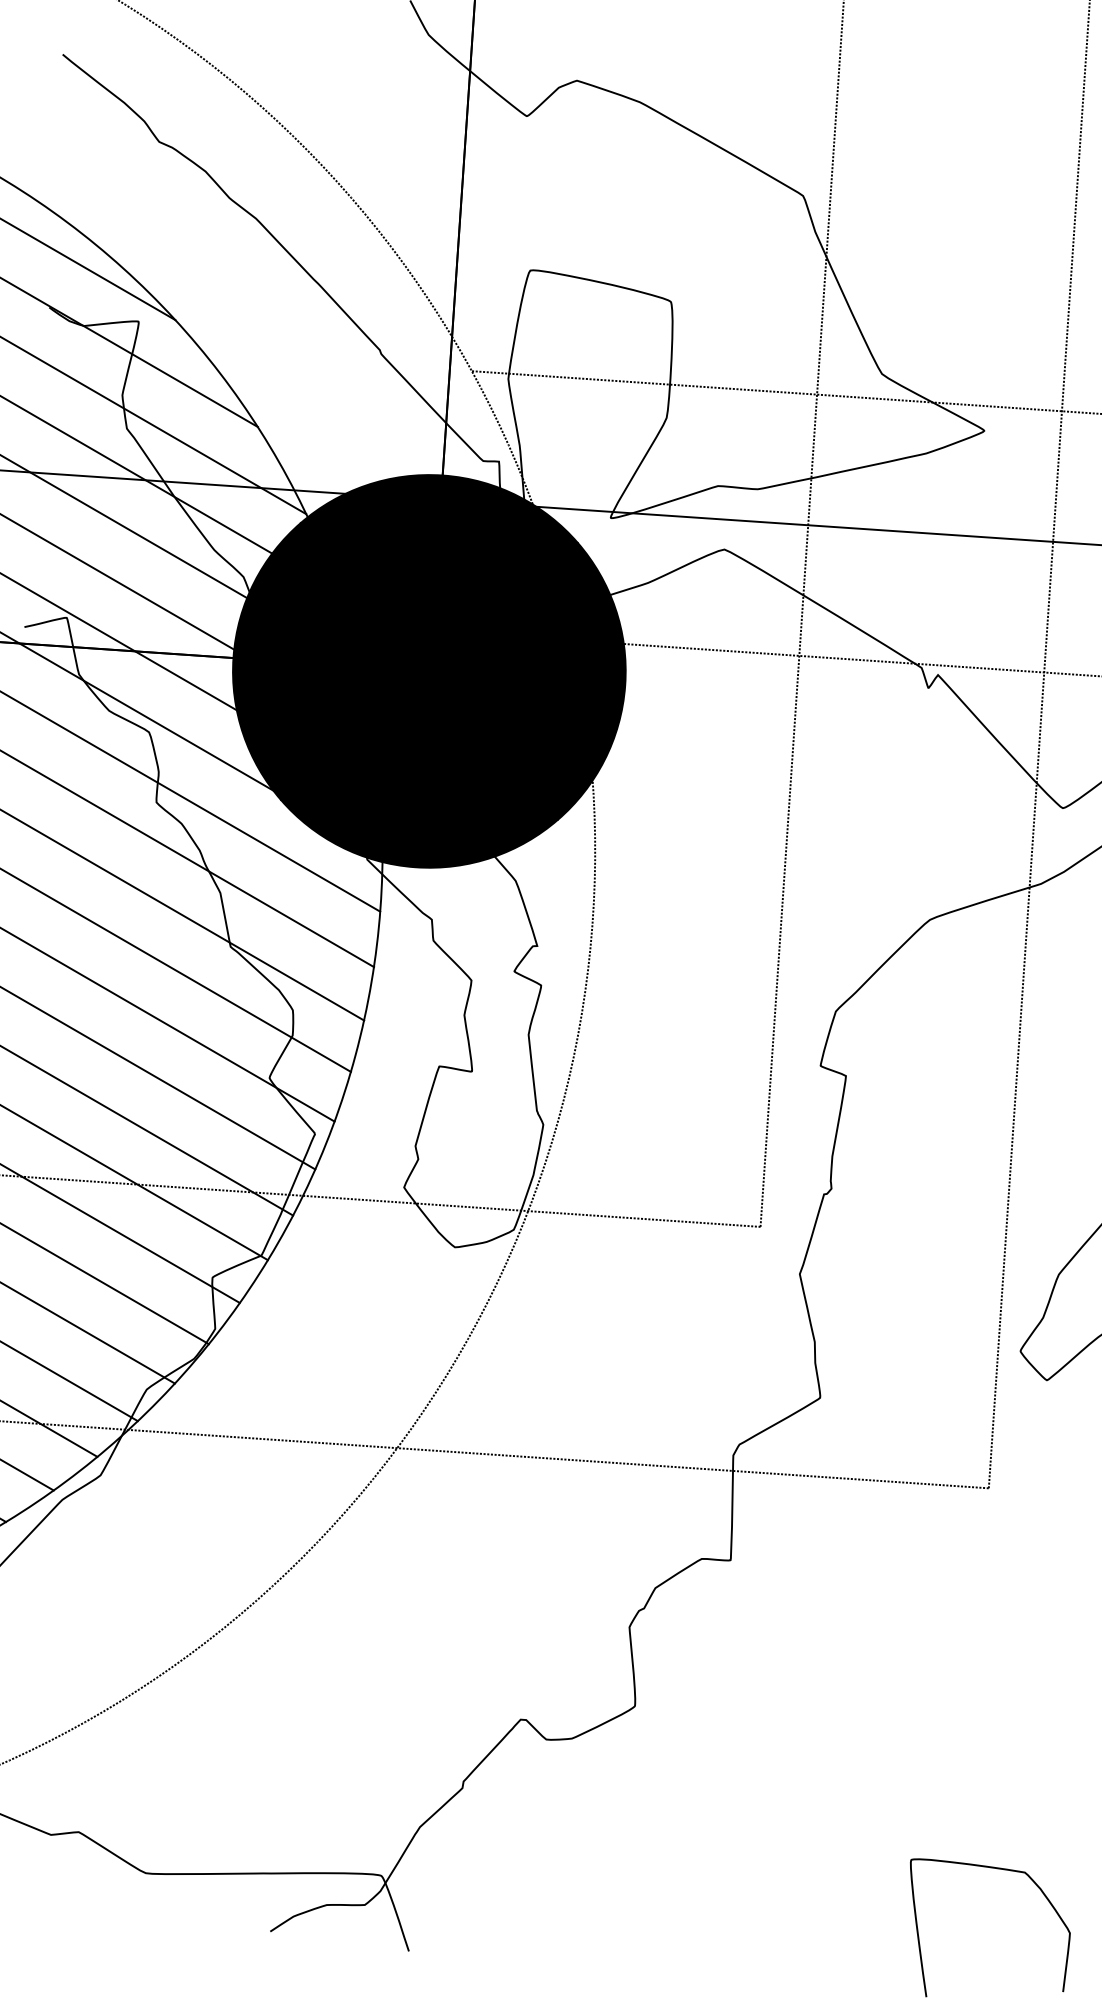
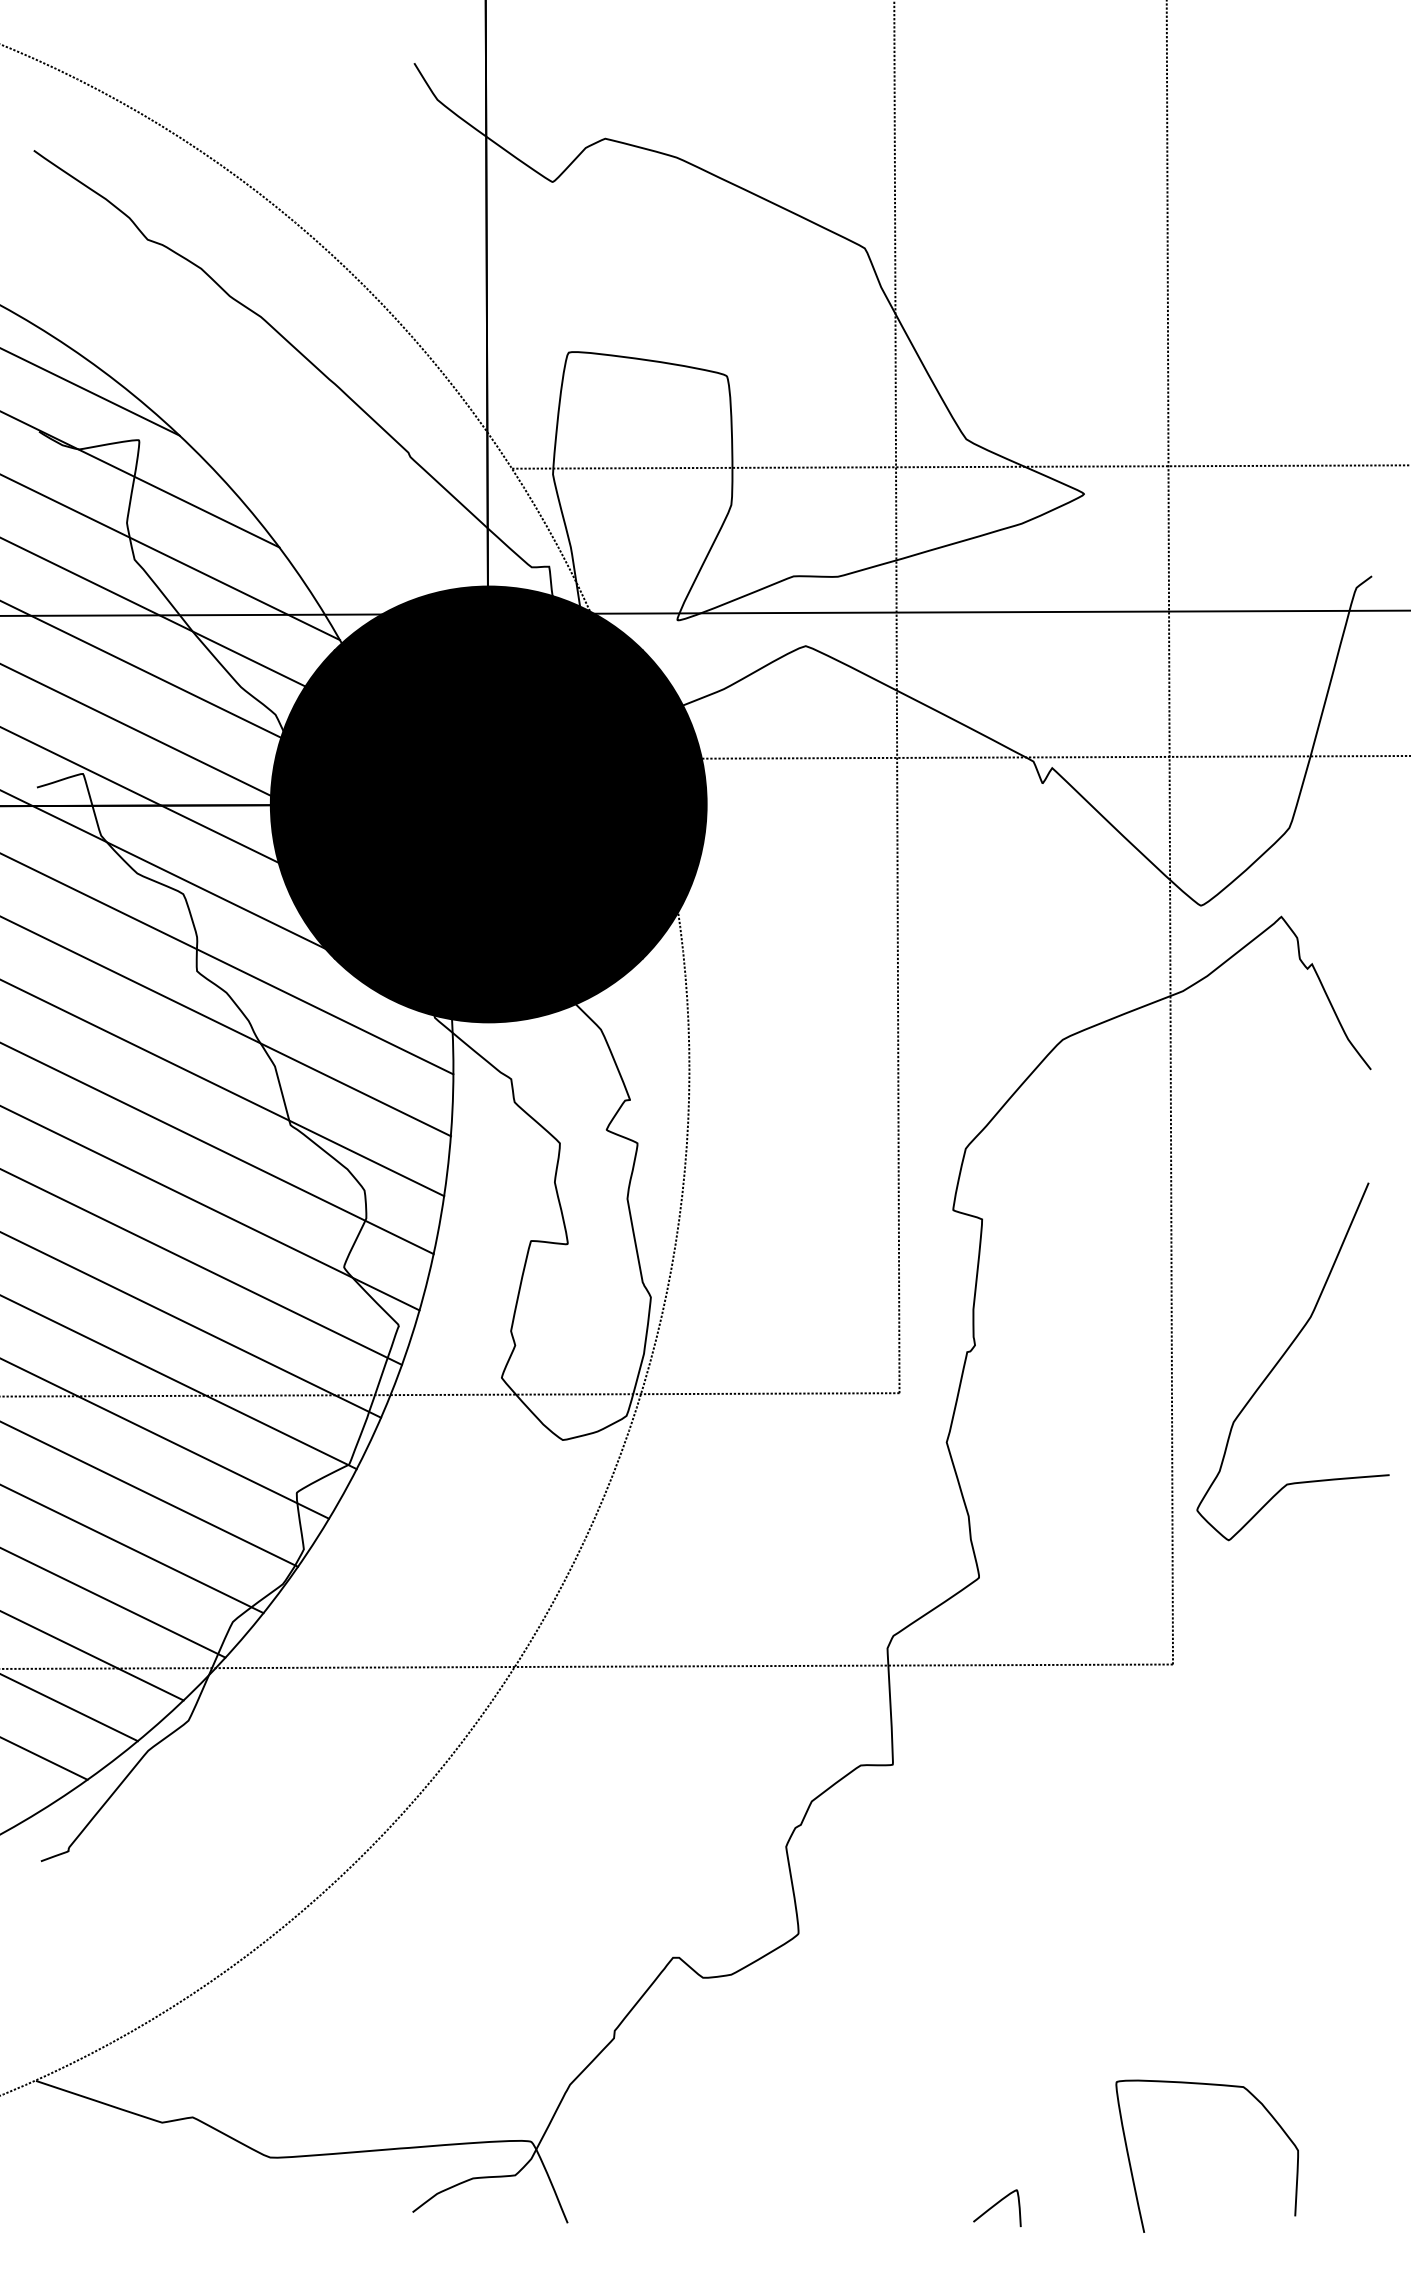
curve: (795, 1963) -> (996, 2205), added

